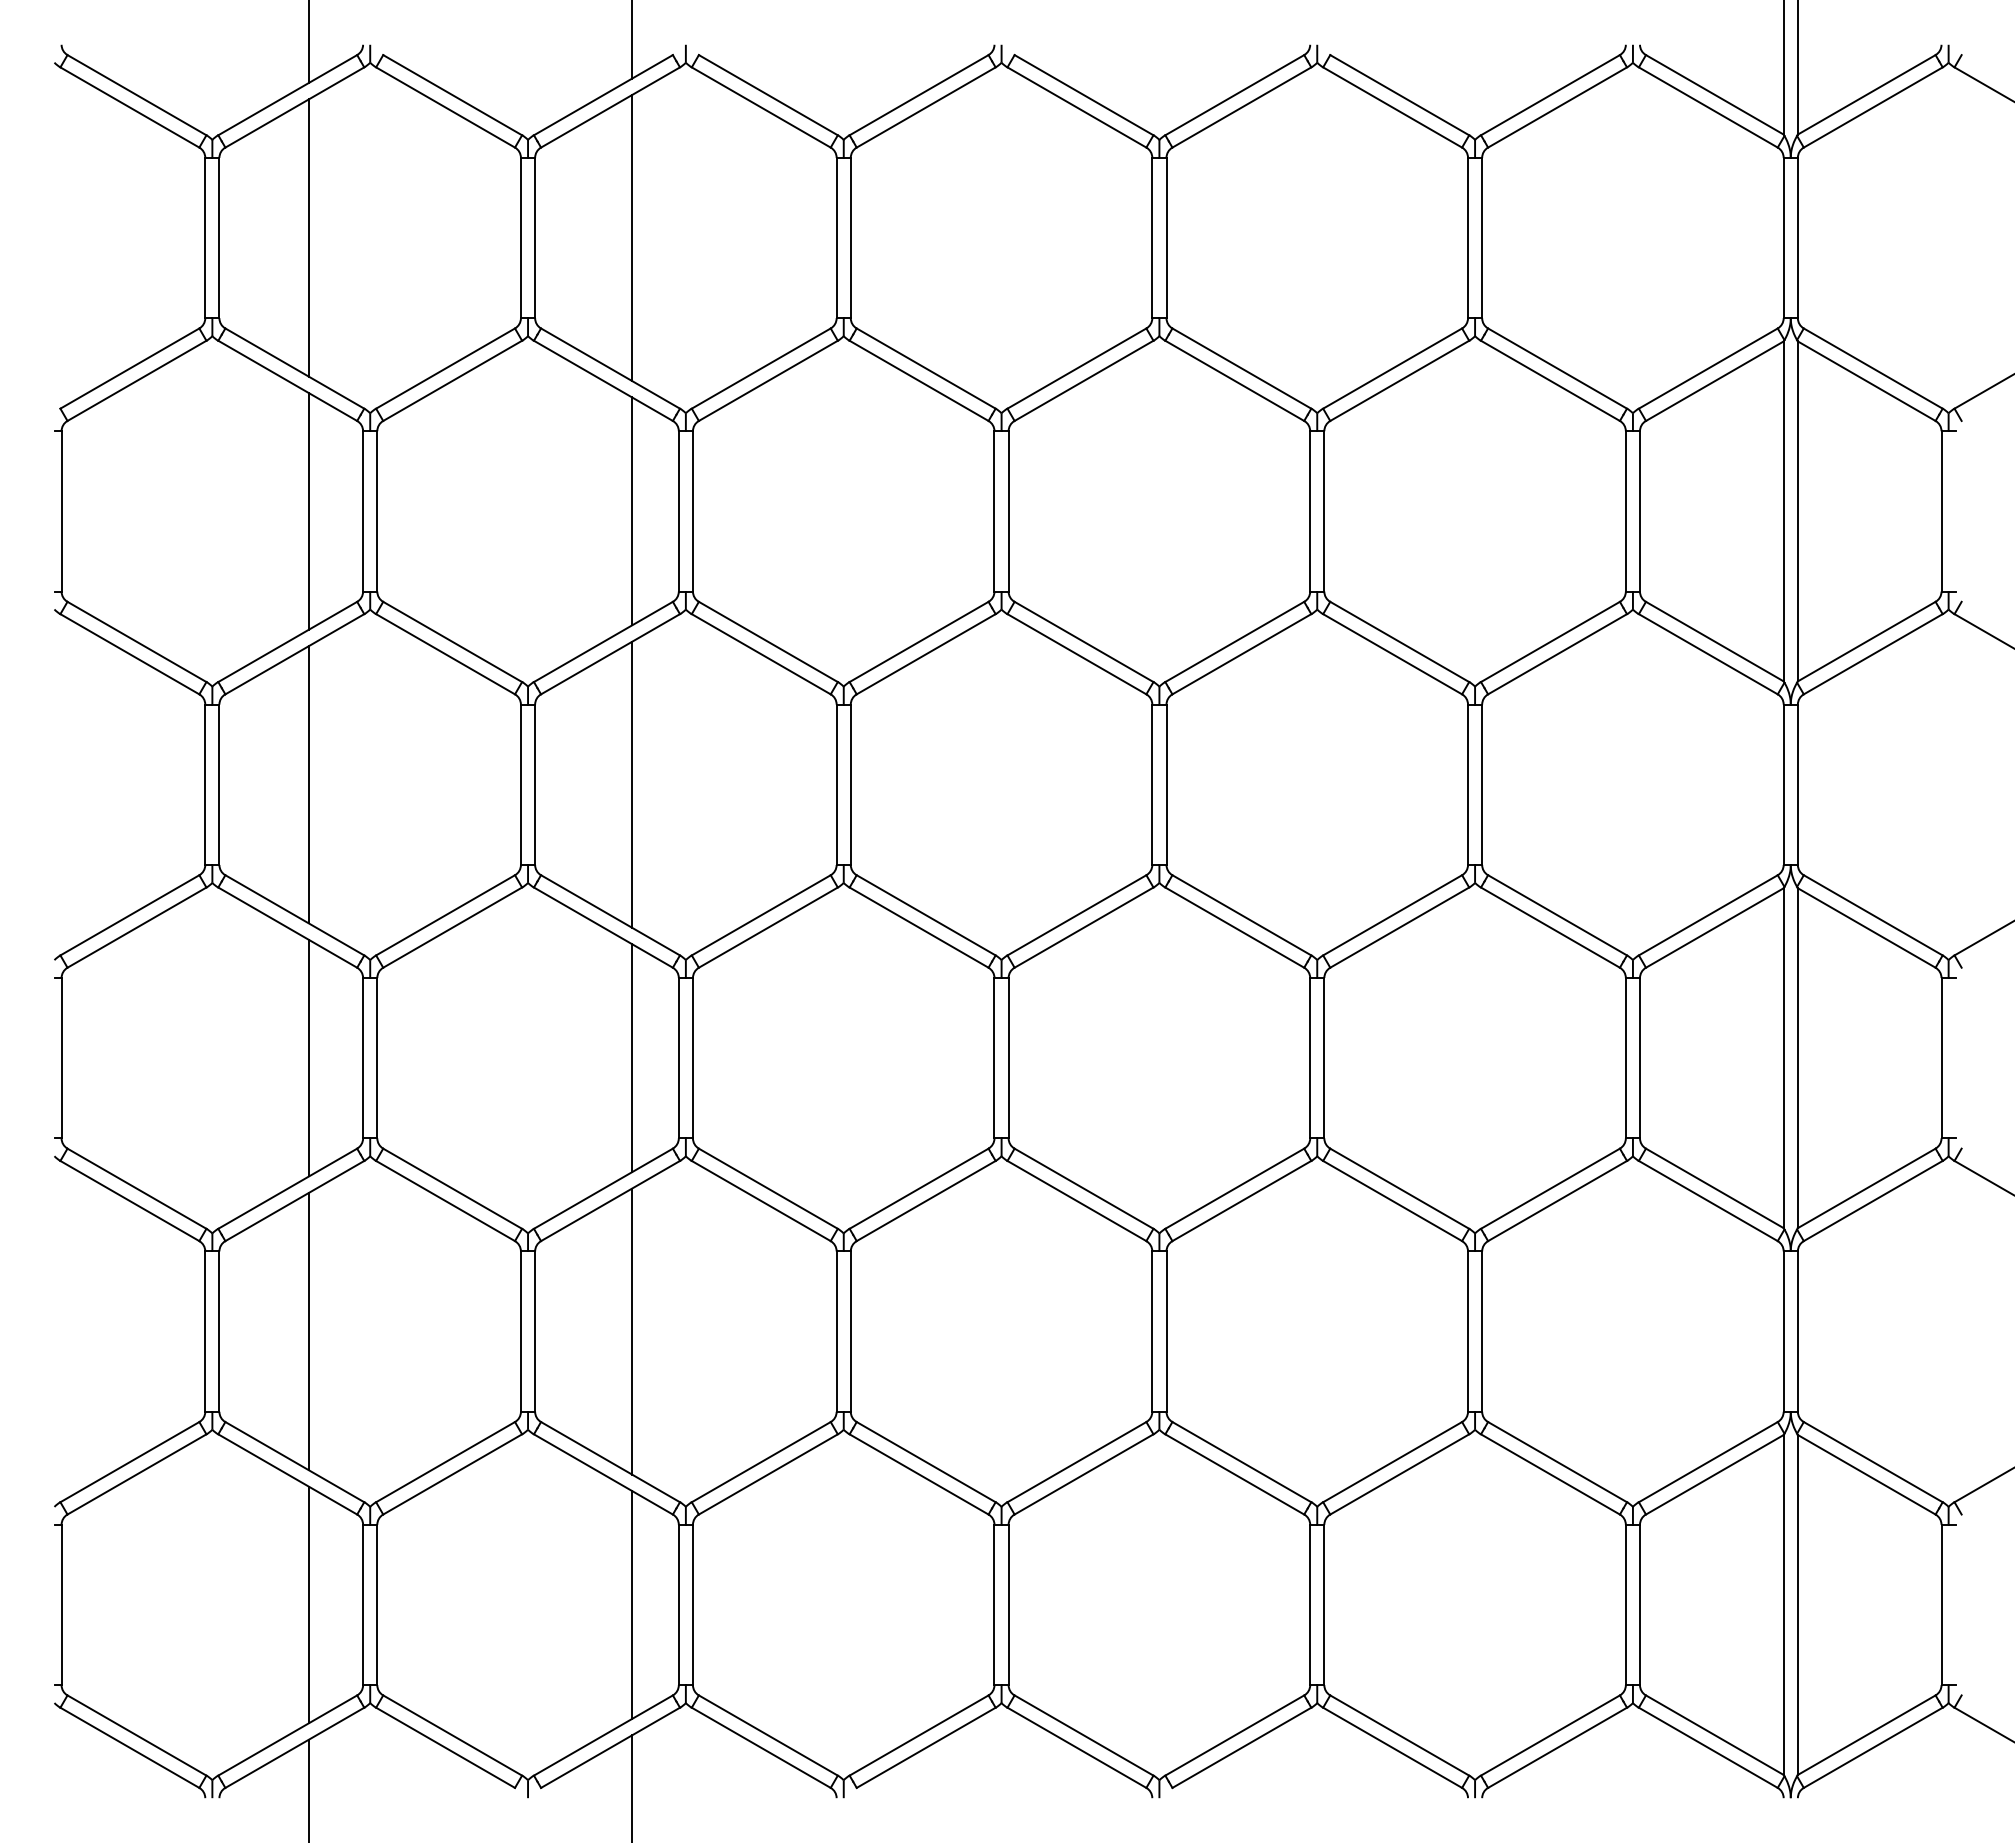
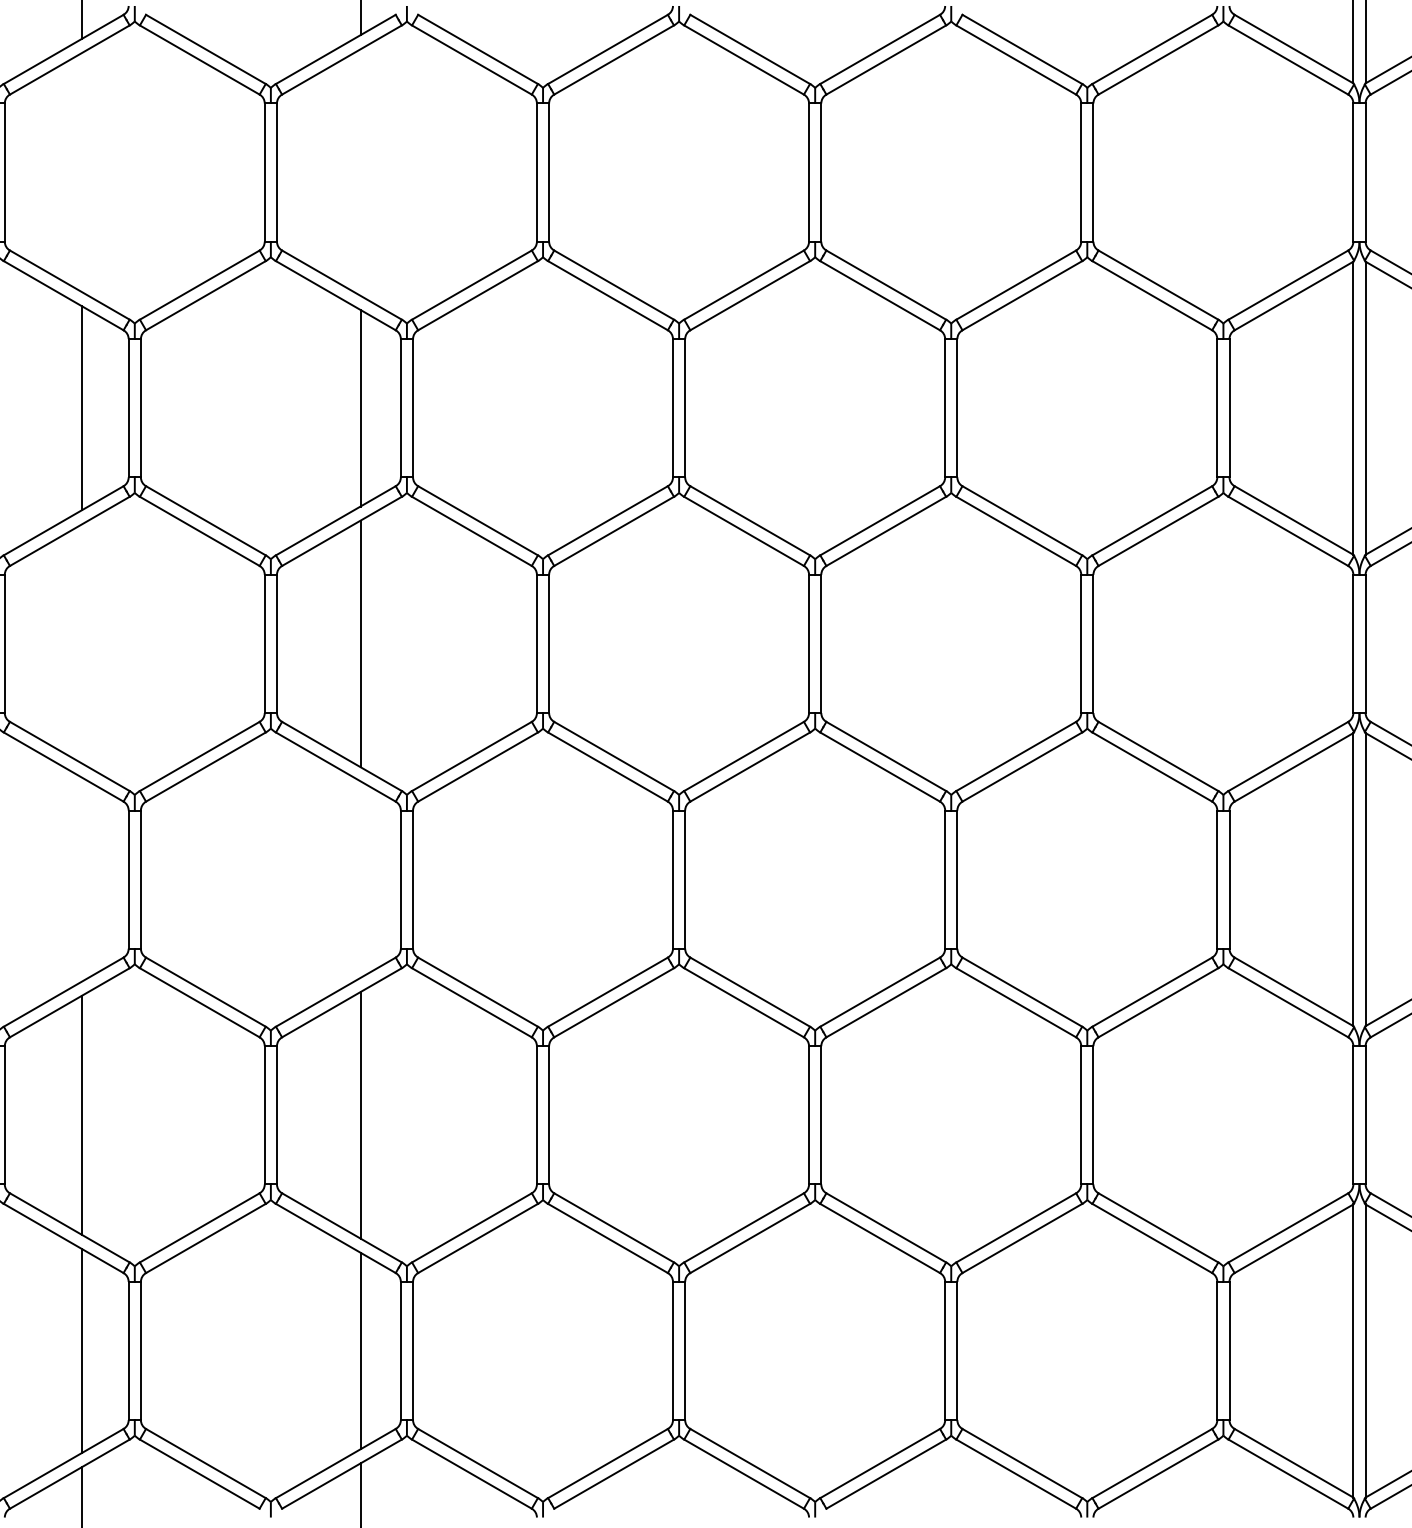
line: (308, 237) -> (81, 172), removed
line: (632, 238) -> (360, 172), removed
line: (308, 784) -> (81, 643), removed
line: (308, 1057) -> (81, 879), removed
line: (632, 1058) -> (360, 879), removed

